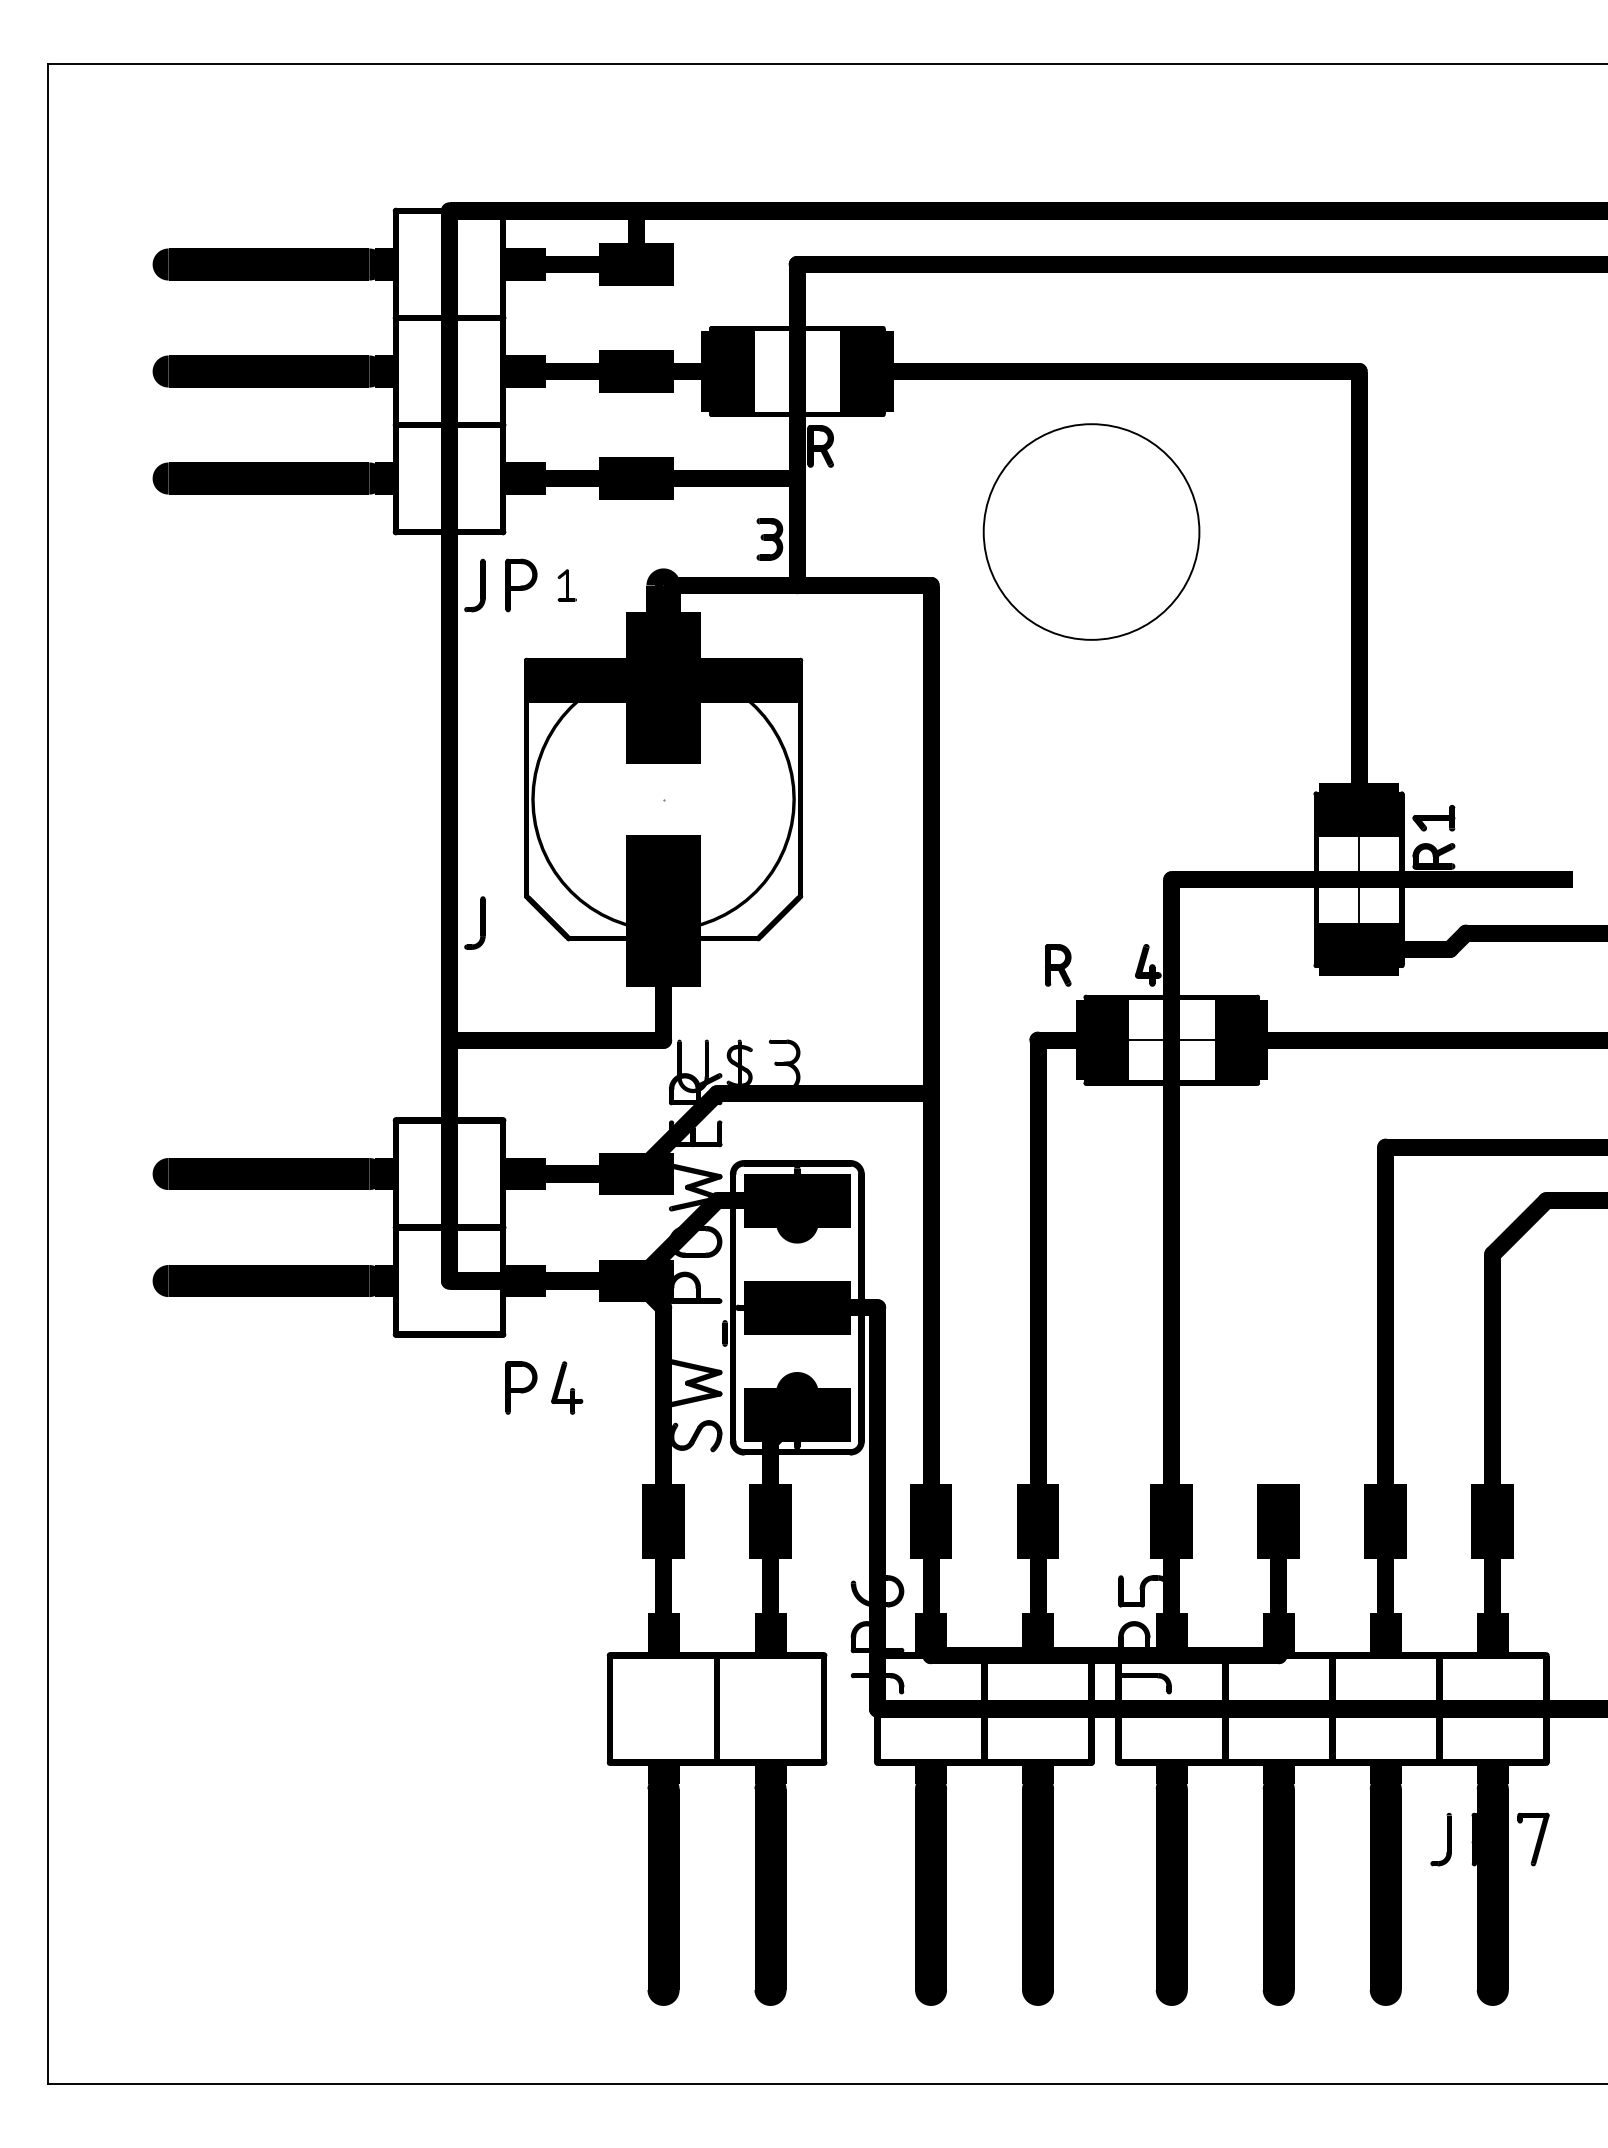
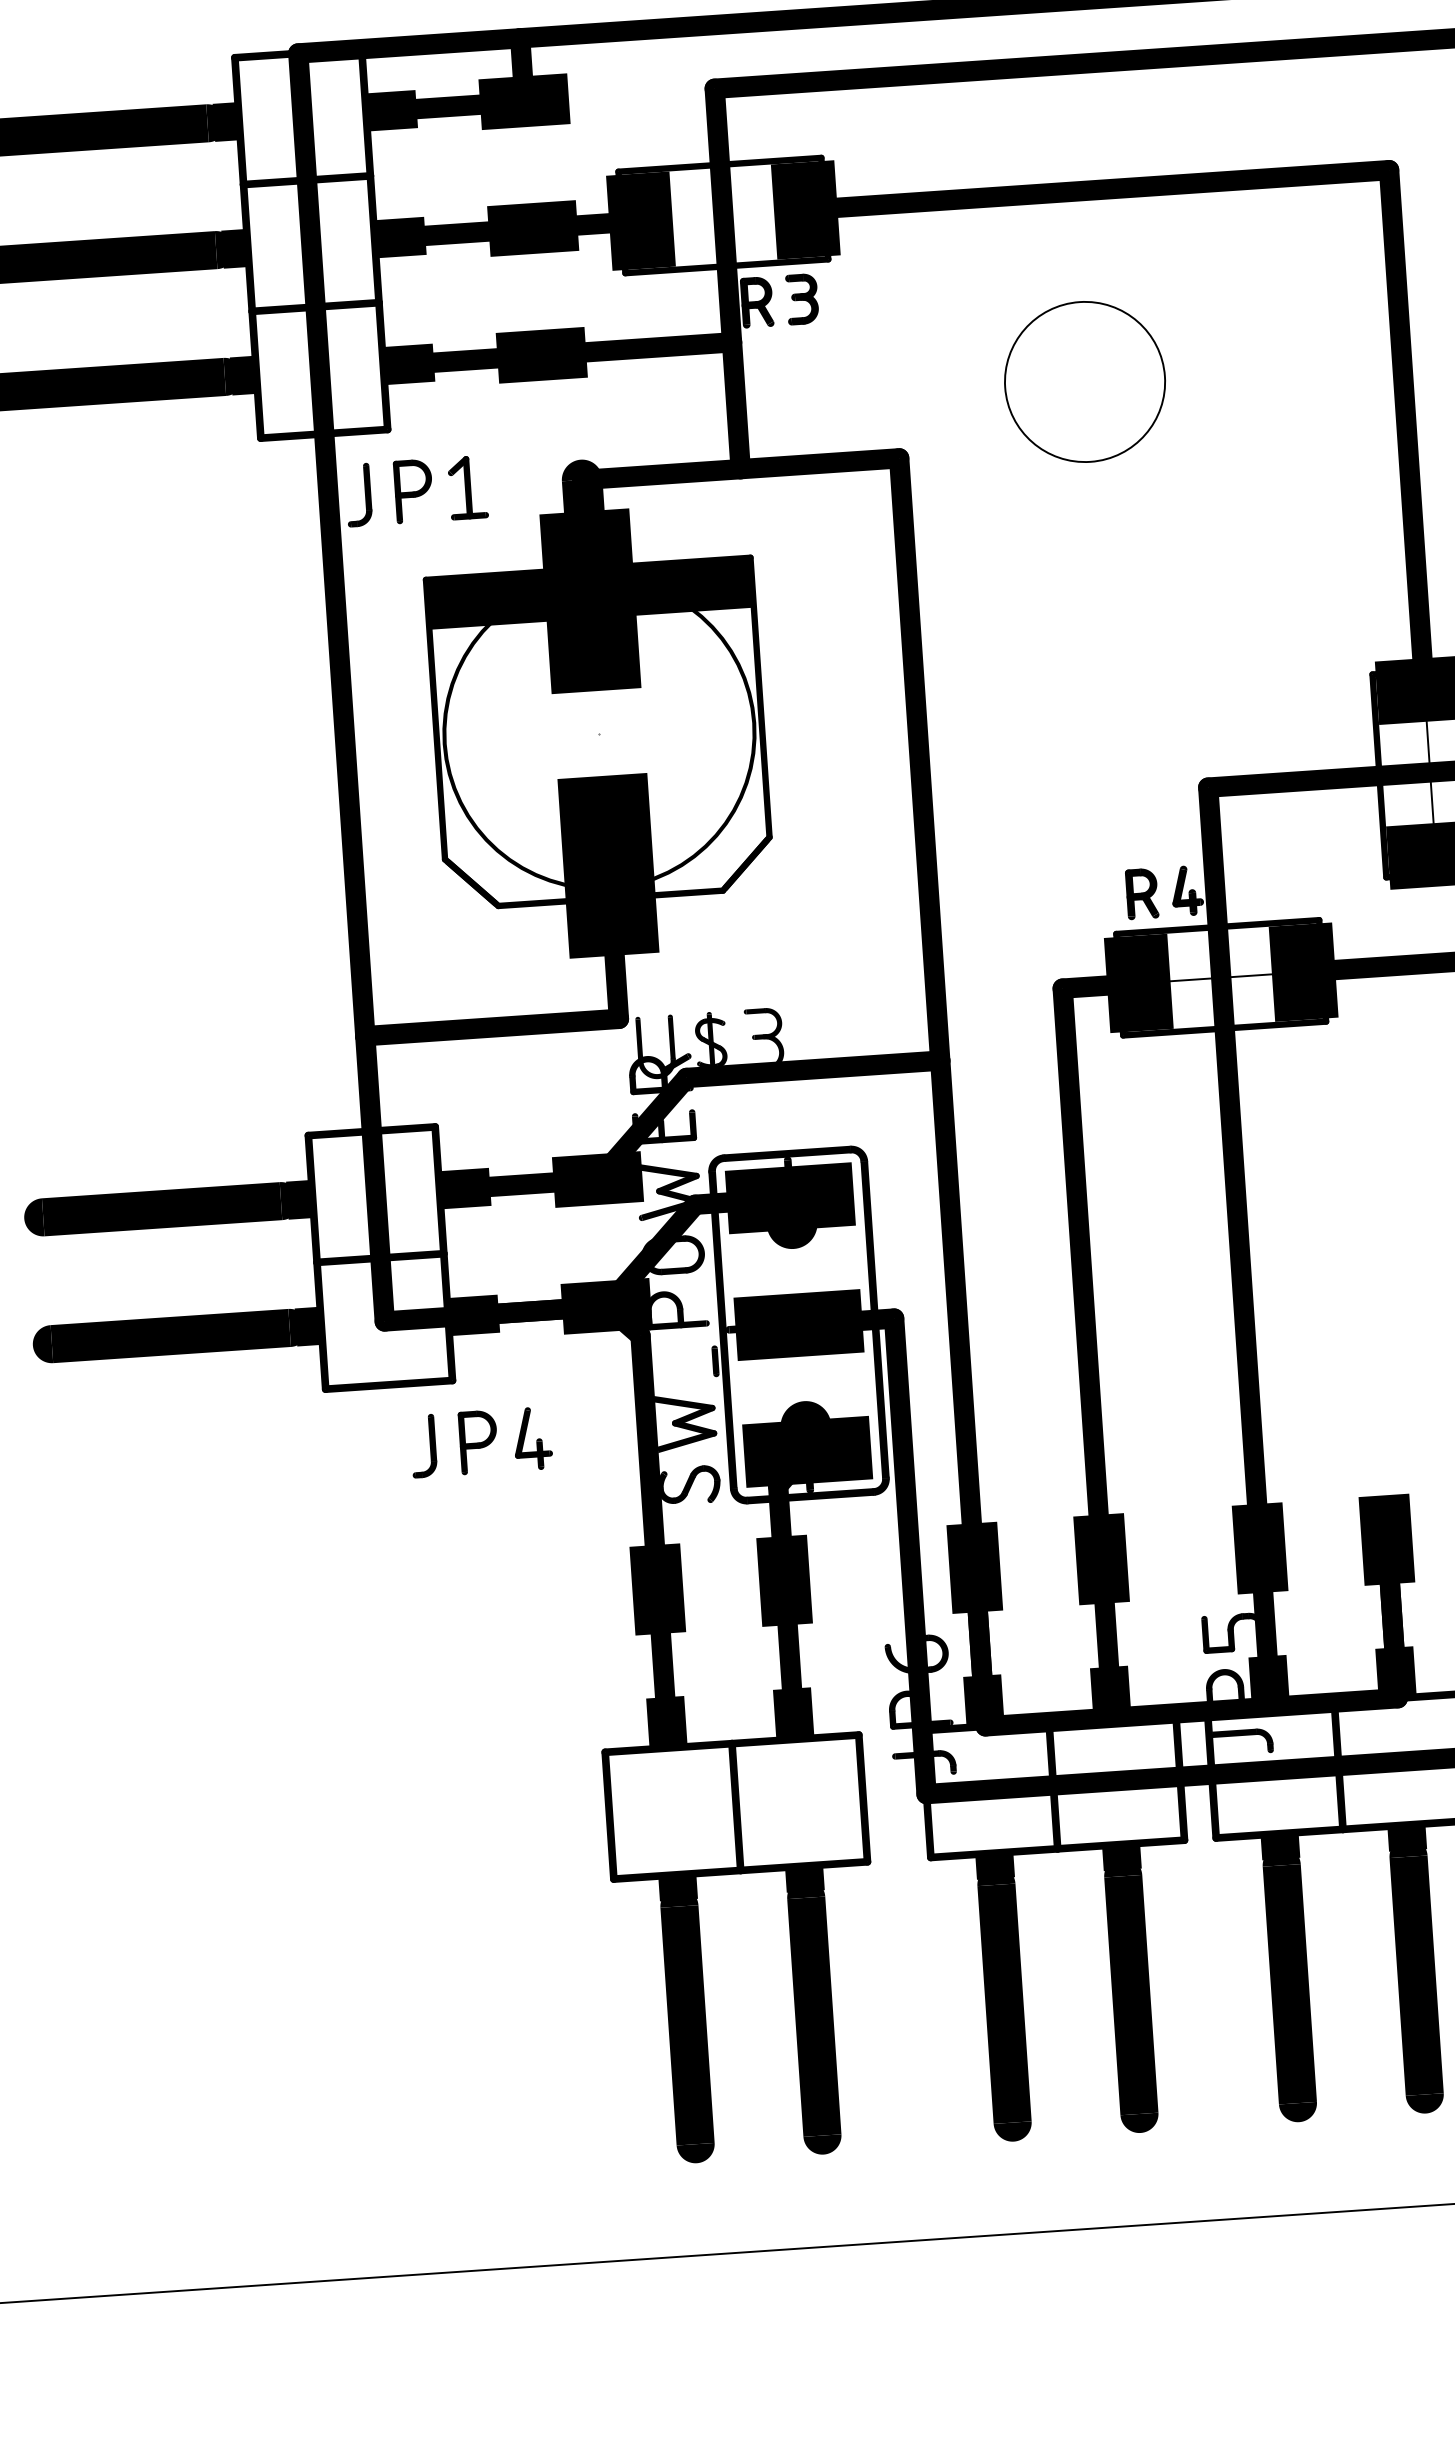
circle: (1091, 531) -> (1084, 381), size x0.62
part: (769, 539) -> (801, 299), moved
part: (567, 585) -> (468, 487), size x1.67
part: (474, 922) -> (422, 1445), moved
part: (1058, 965) -> (1142, 894), moved

